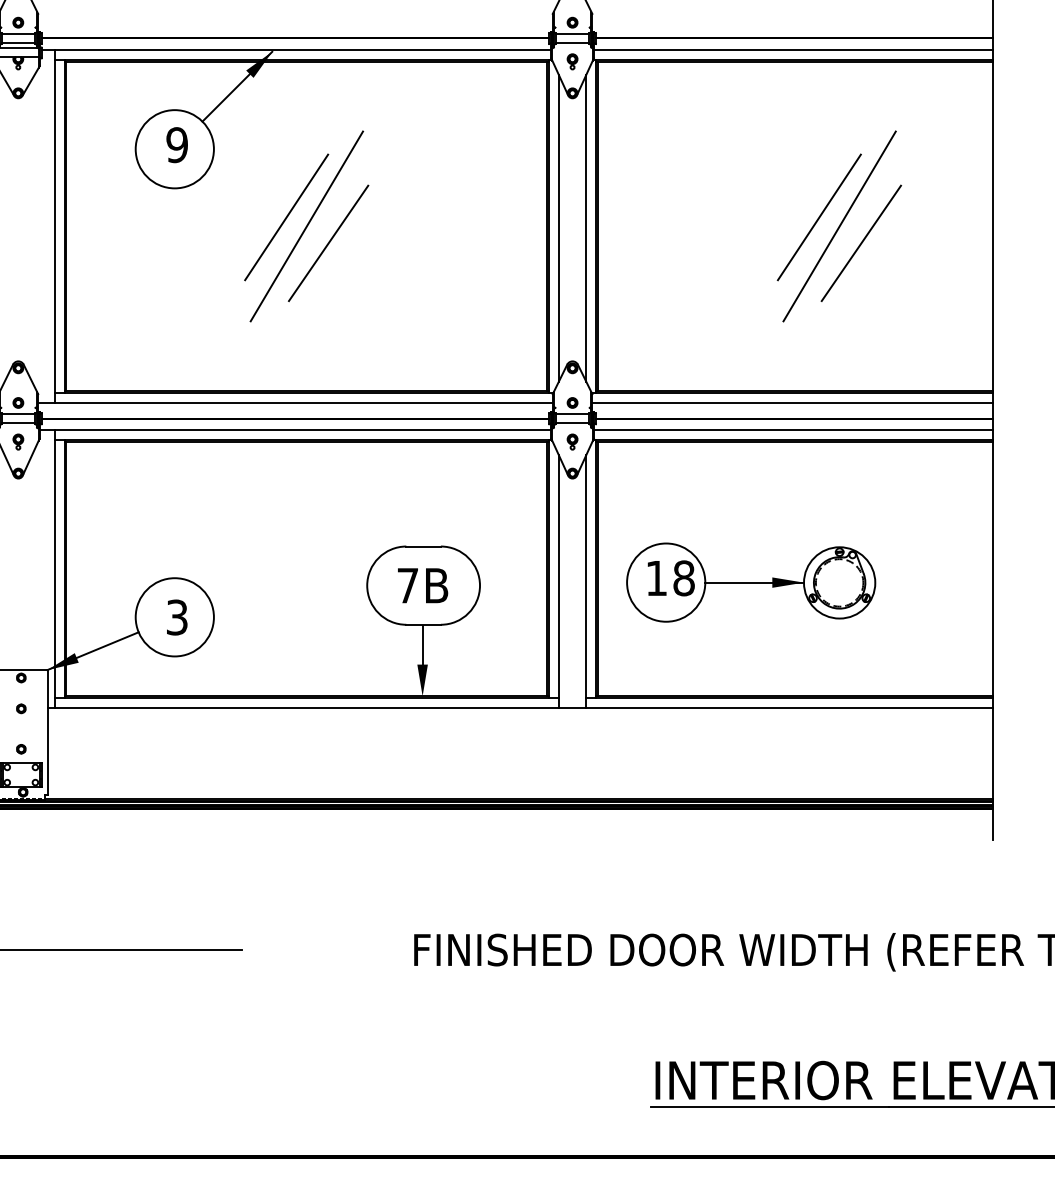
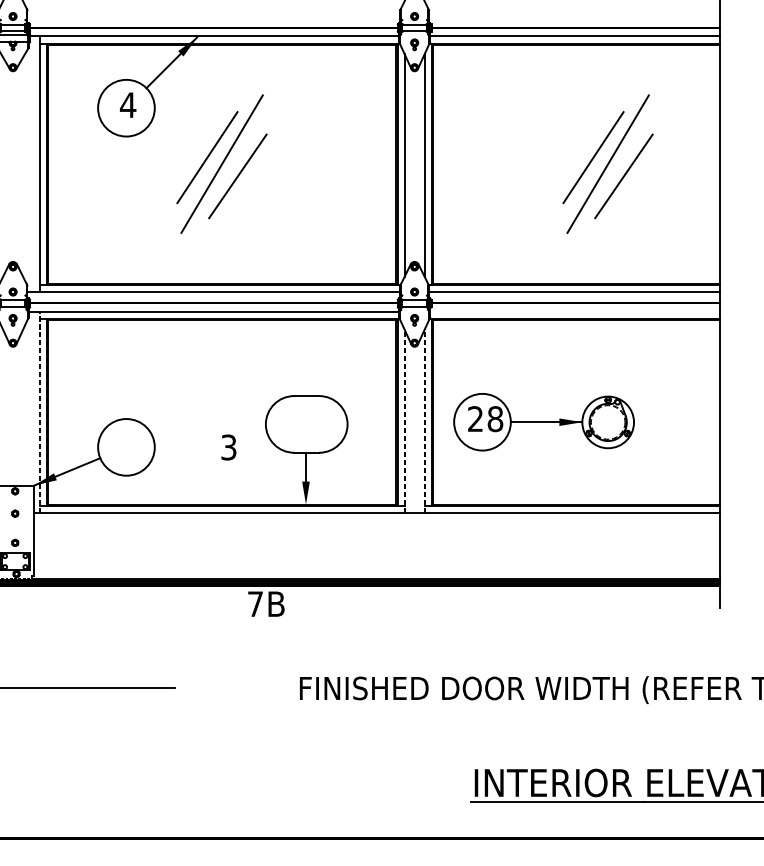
text: (176, 145) -> (127, 105), 9 -> 4
line: (793, 430) -> (574, 311), removed
line: (55, 569) -> (39, 412), solid -> dashed
text: (656, 577) -> (475, 418), 18 -> 28
line: (558, 580) -> (404, 420), solid -> dashed
line: (586, 580) -> (424, 420), solid -> dashed
text: (423, 585) -> (266, 604), moved
text: (177, 617) -> (229, 447), moved

